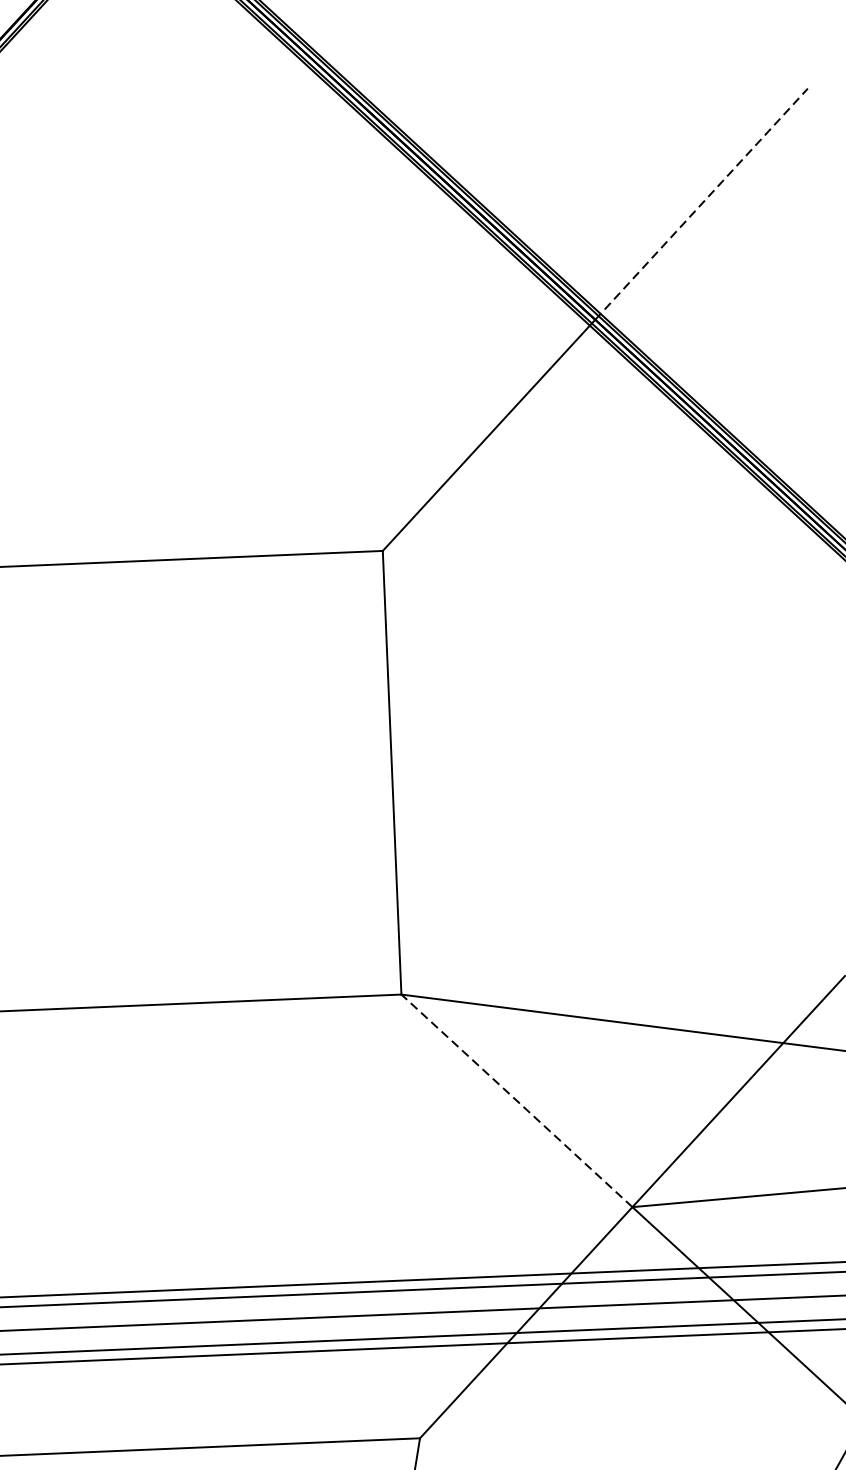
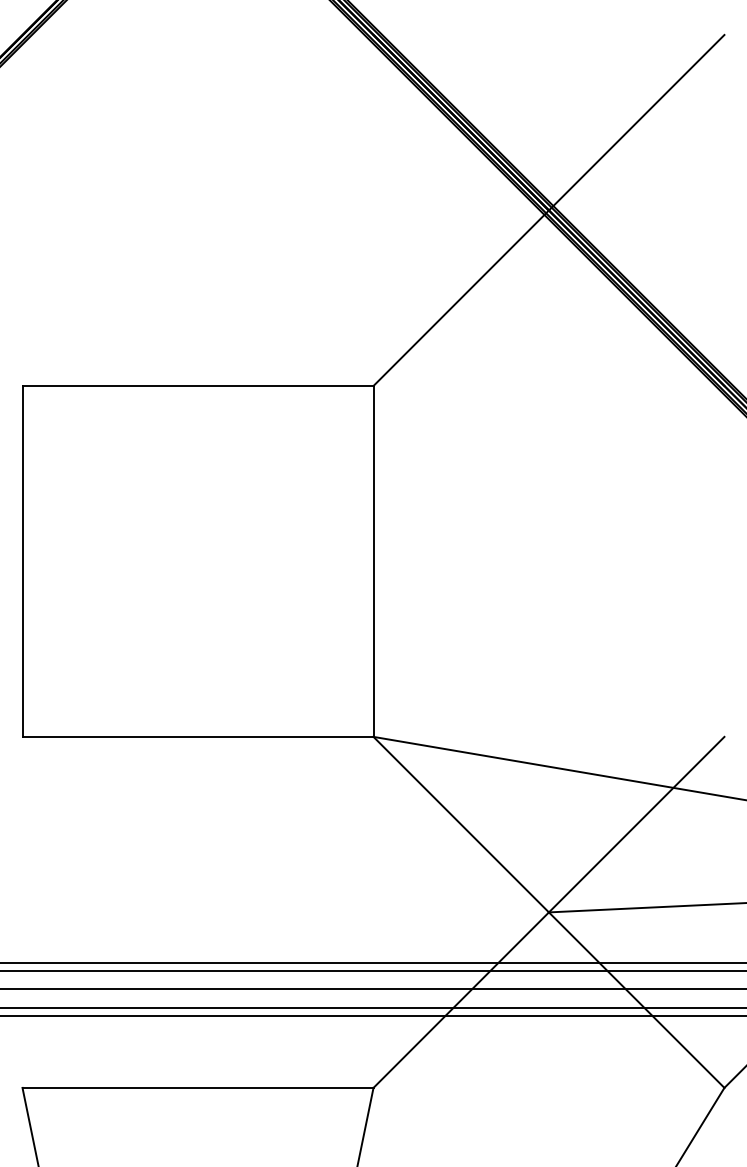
line: (702, 203) -> (637, 122), dashed -> solid
line: (516, 1100) -> (460, 824), dashed -> solid

